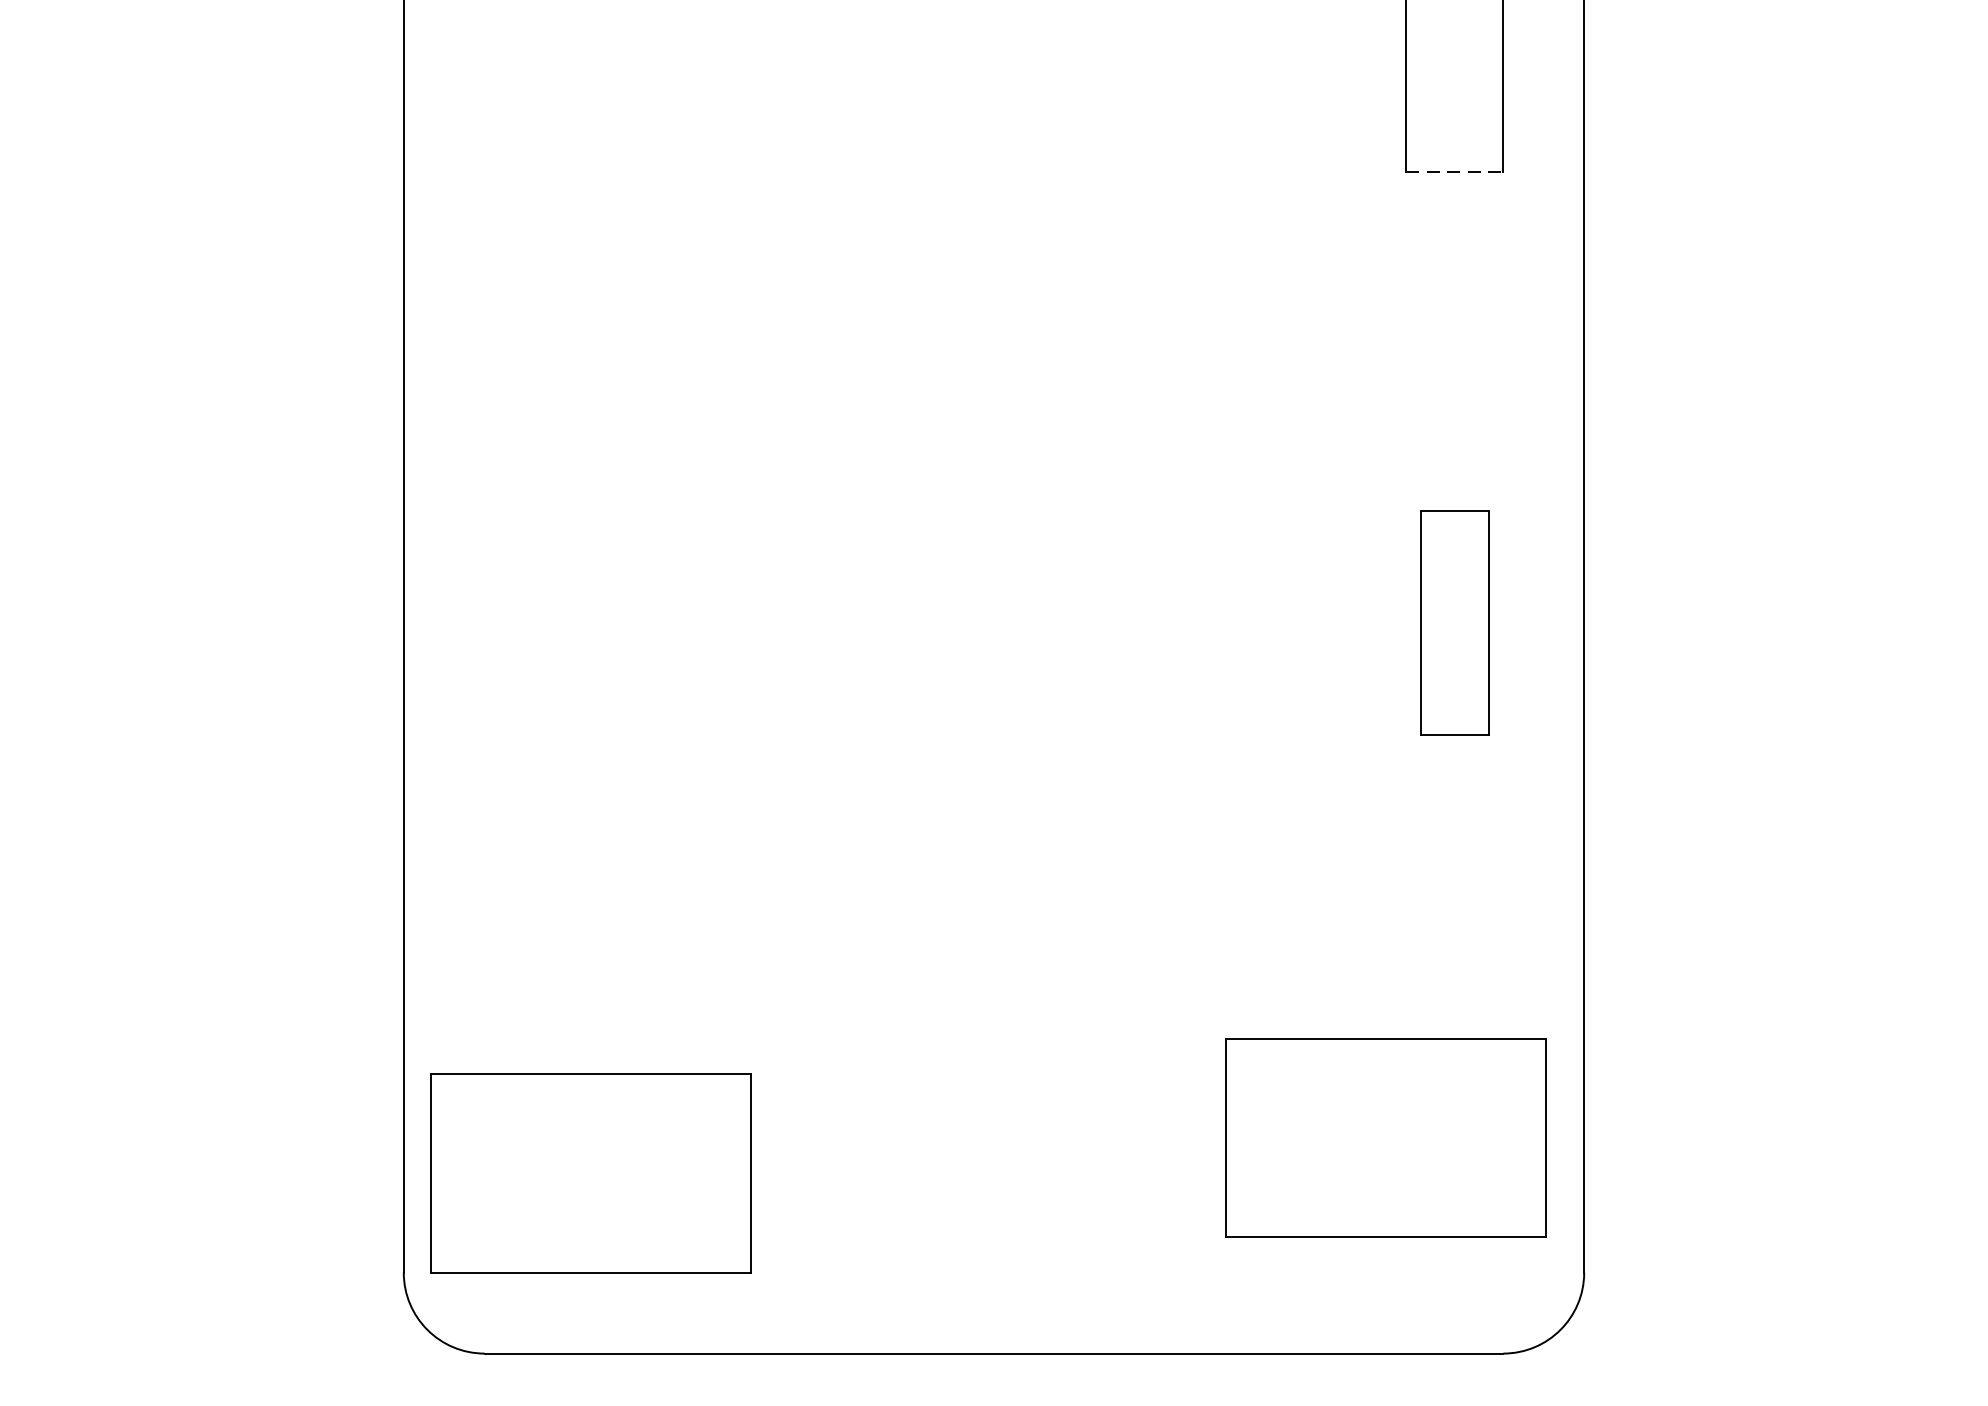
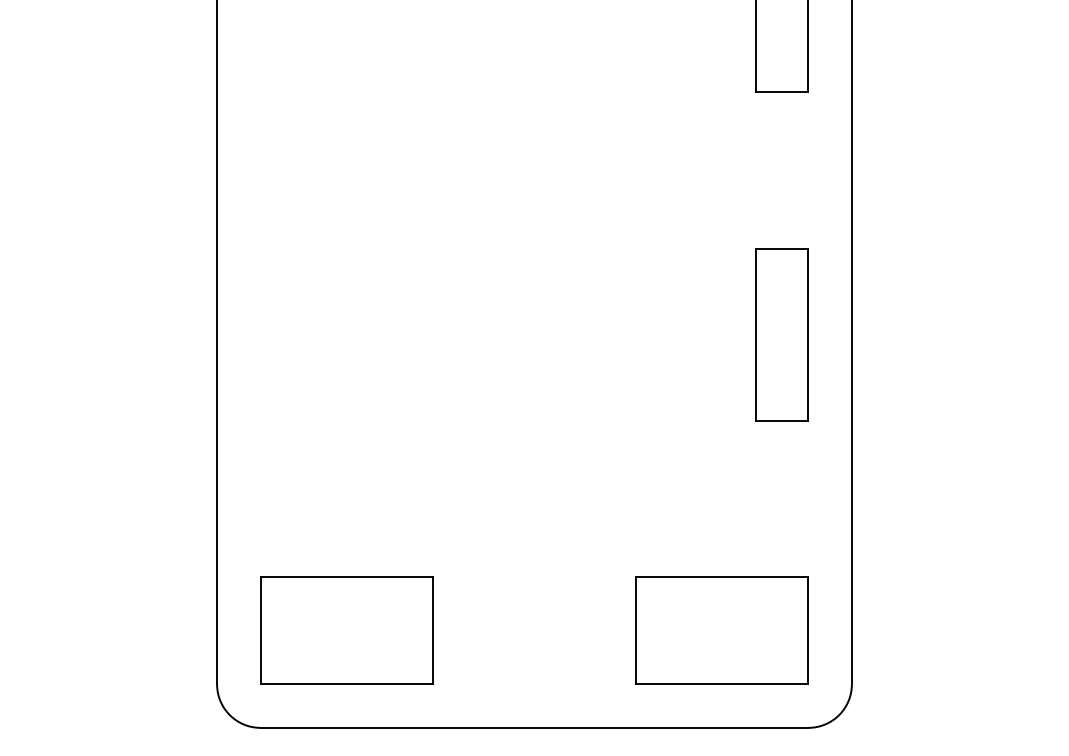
line: (1455, 172) -> (782, 92), dashed -> solid
part: (1453, 622) -> (781, 334), size x1.43
part: (1384, 1137) -> (721, 630), moved
part: (590, 1172) -> (346, 630), moved

